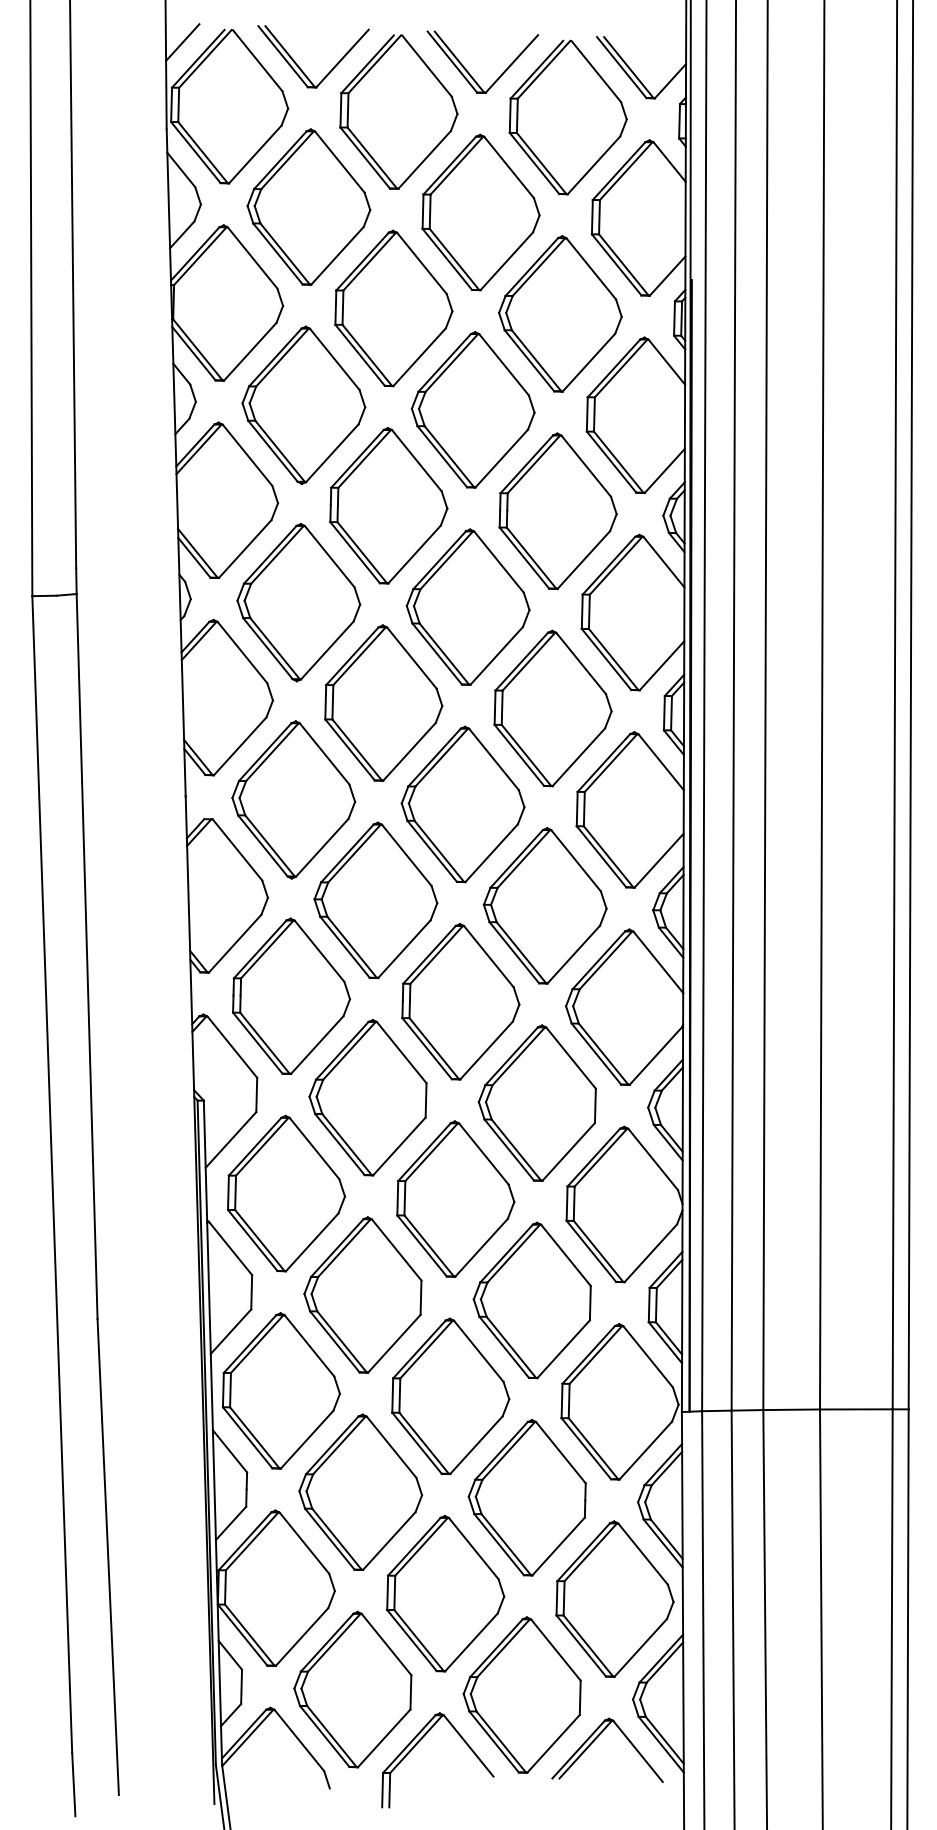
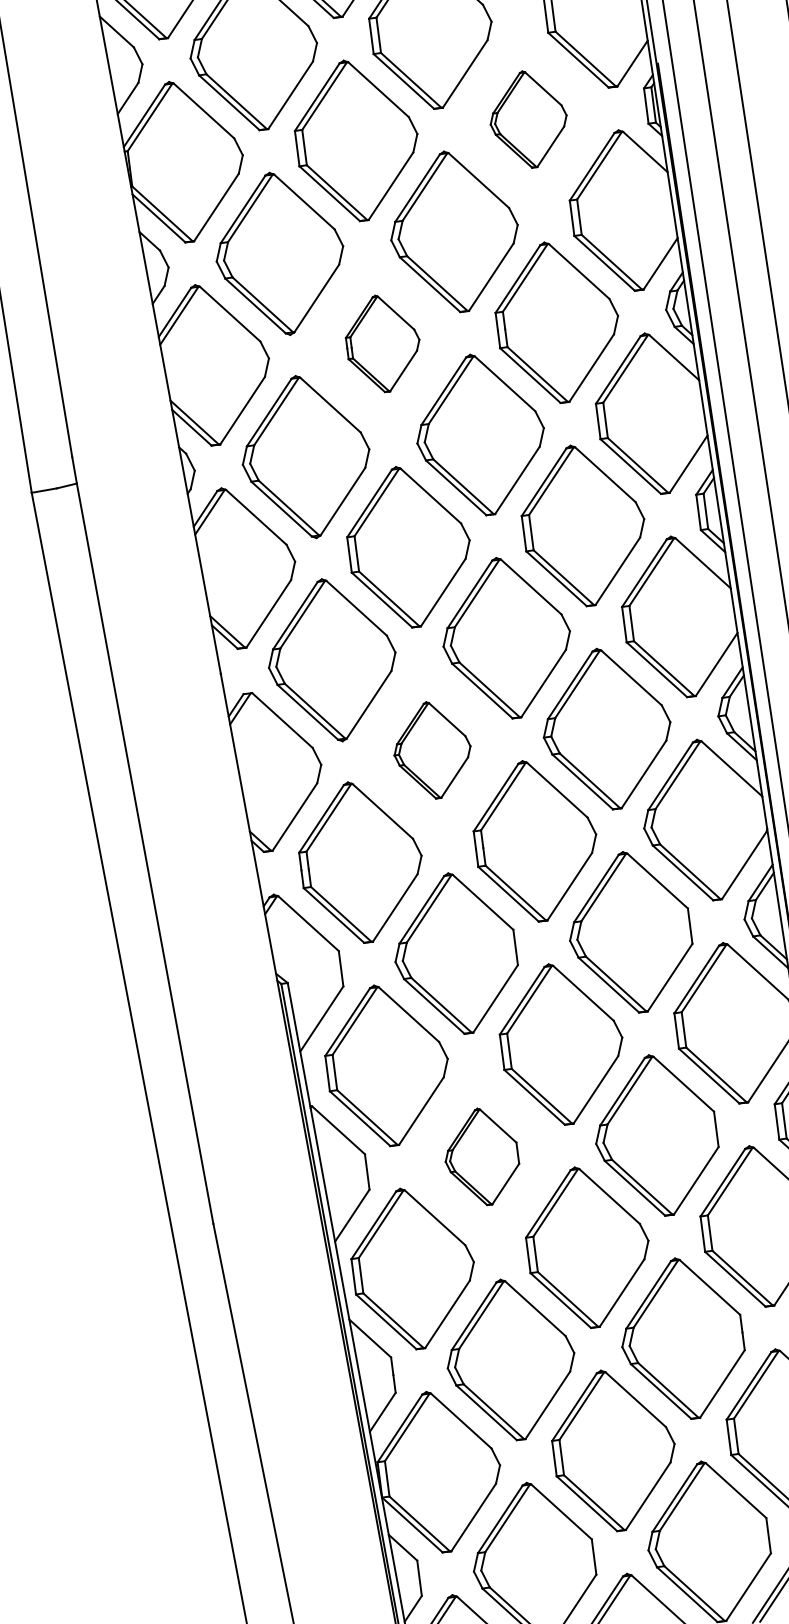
part: (560, 313) -> (528, 119), size x0.6
part: (388, 505) -> (382, 343), size x0.6
part: (375, 900) -> (432, 750), size x0.6
part: (362, 1294) -> (481, 1156), size x0.6

